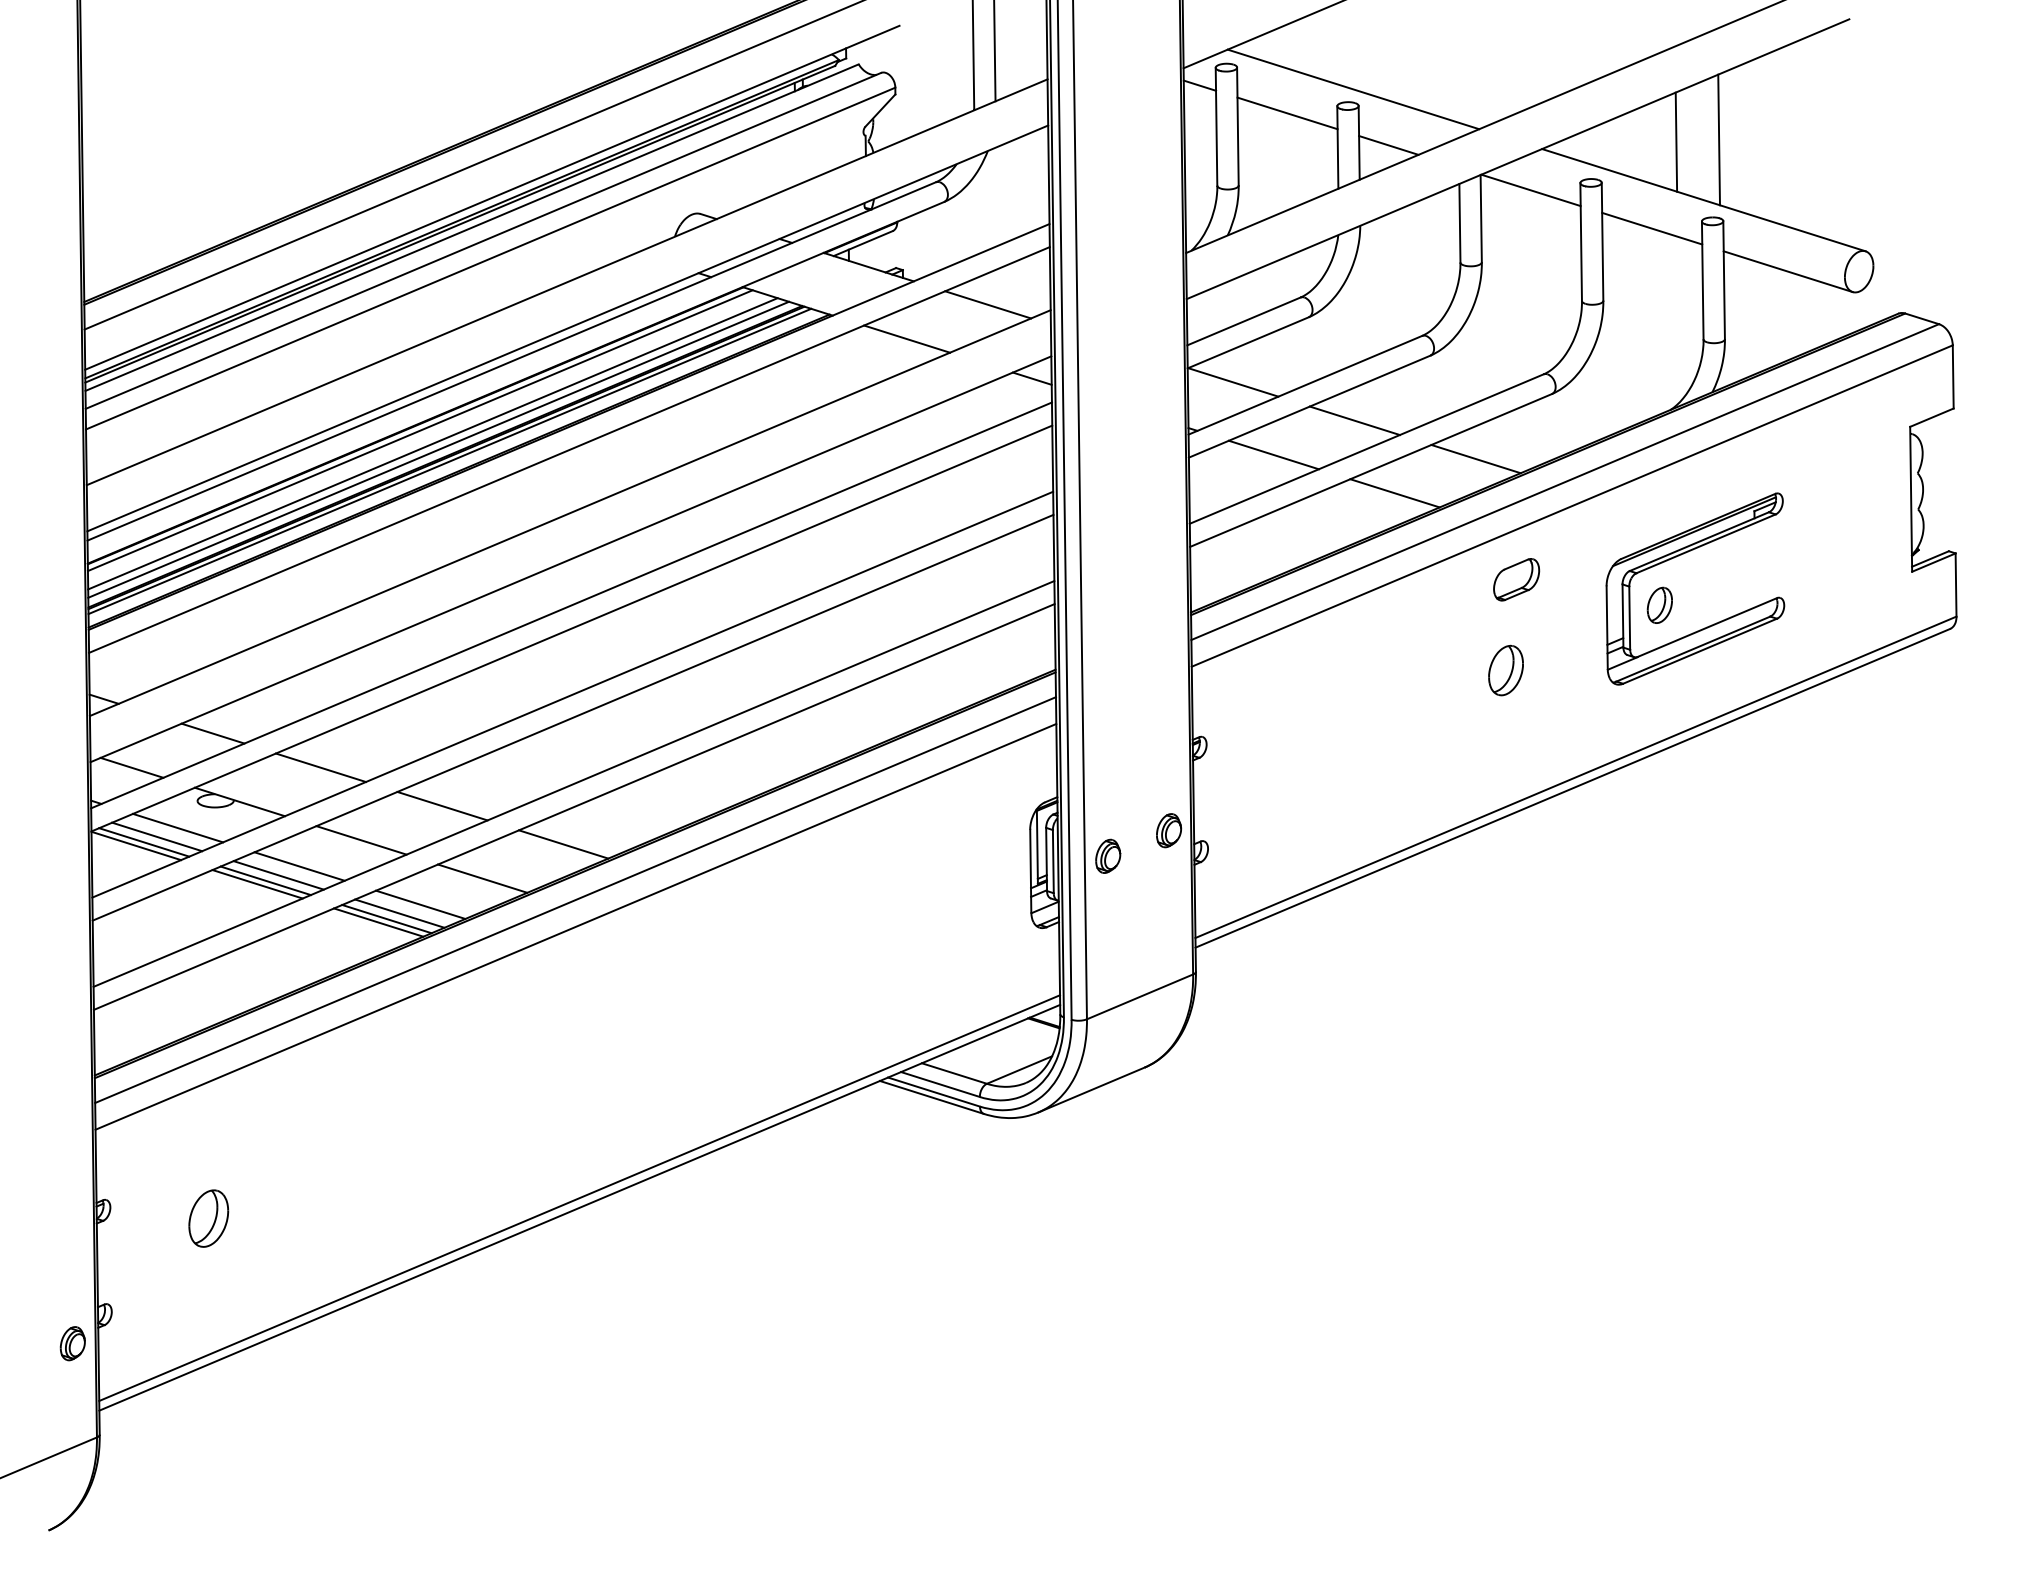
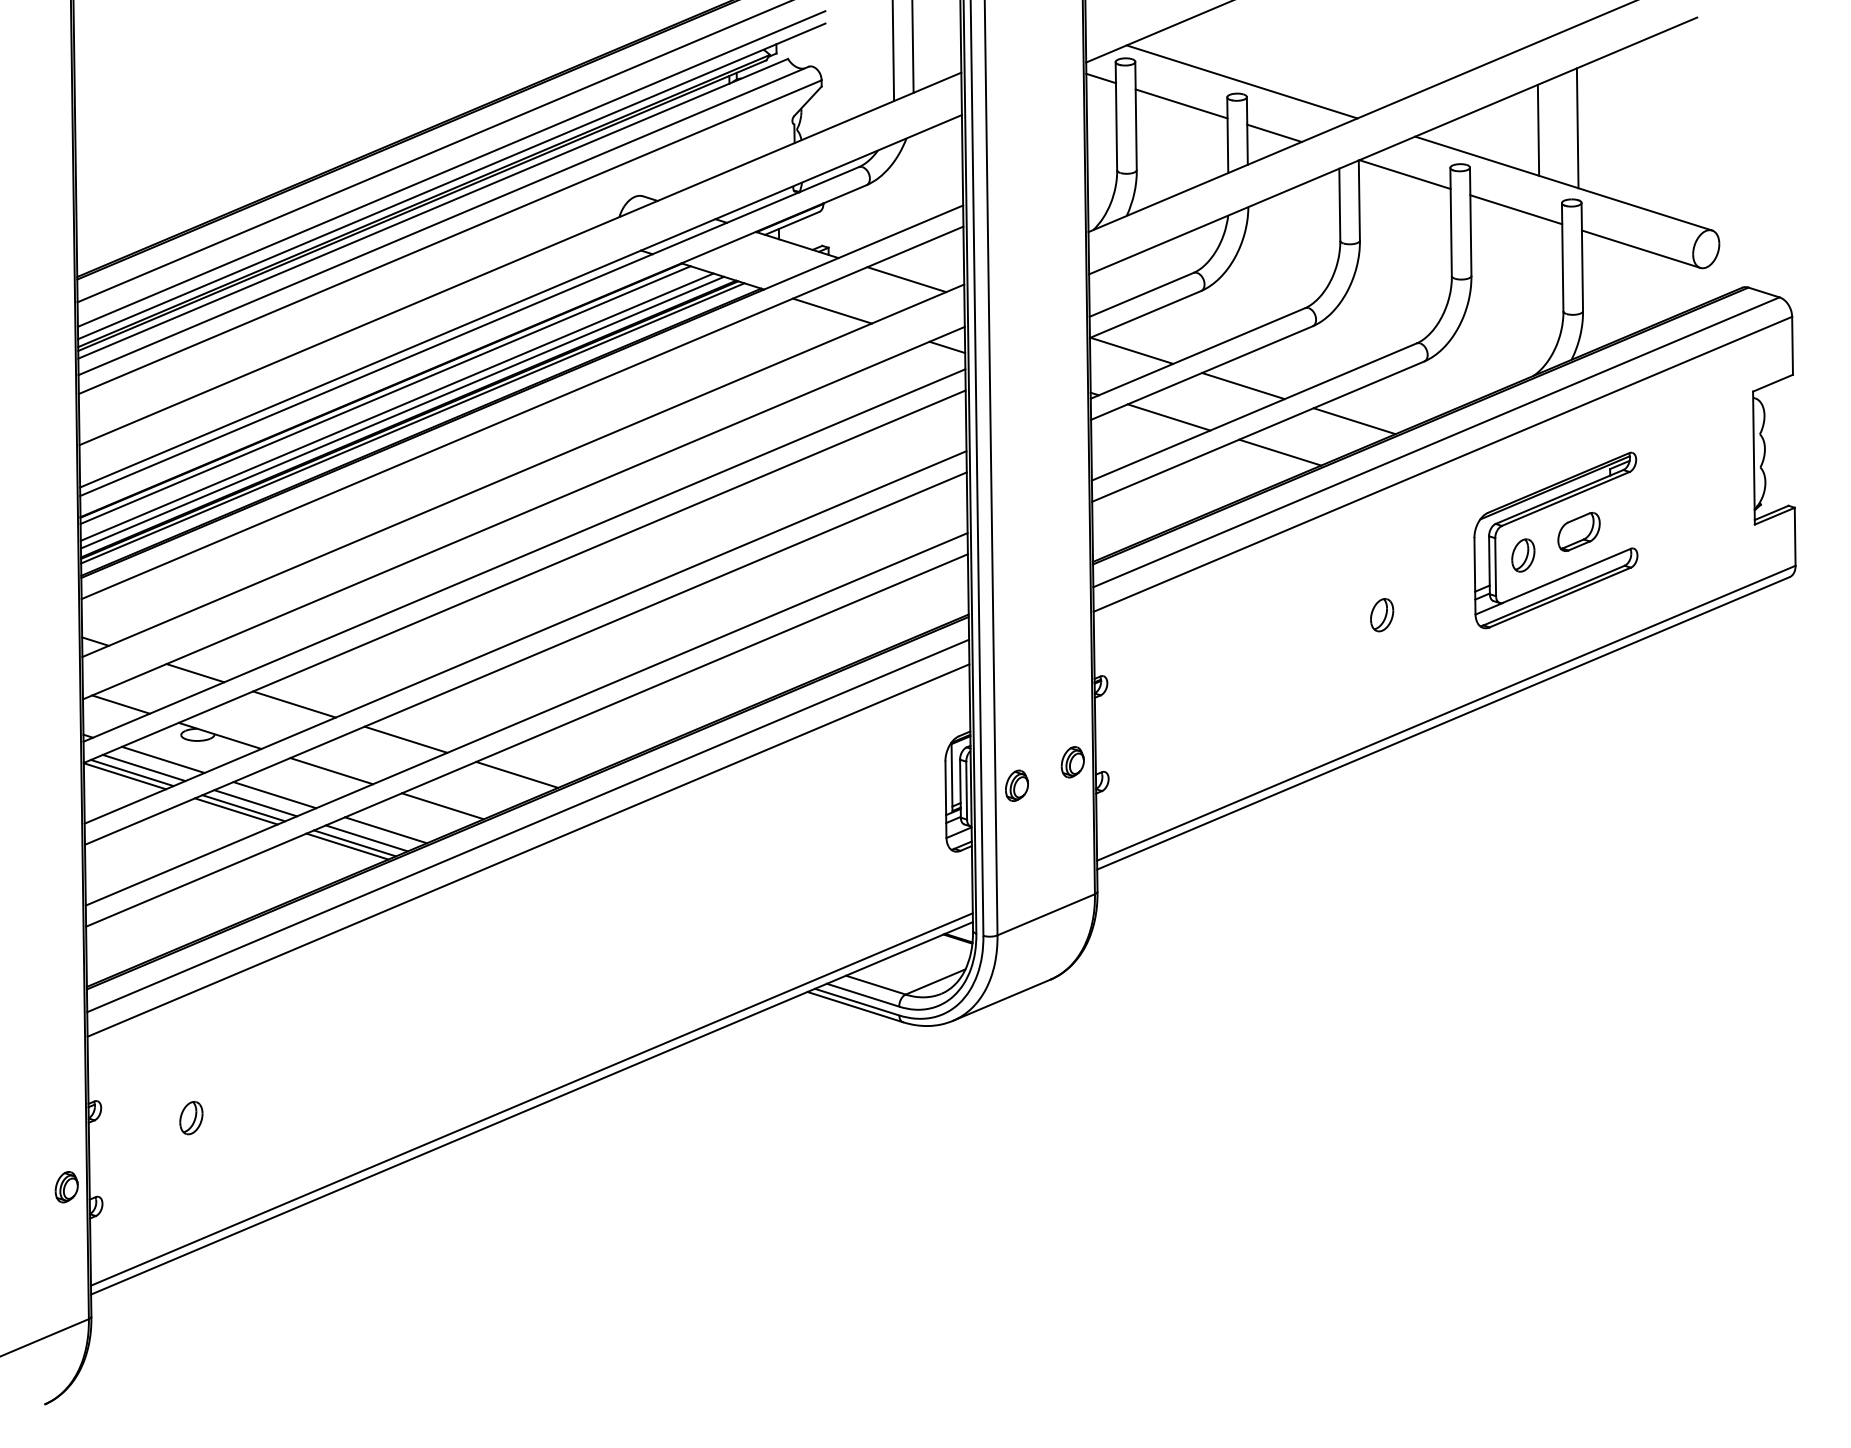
line: (492, 184) -> (451, 169), added
part: (1516, 579) -> (1578, 531), moved
part: (1505, 669) -> (1381, 614), size x0.71
part: (208, 1217) -> (191, 1117), size x0.62
part: (72, 1343) -> (66, 1187), moved

